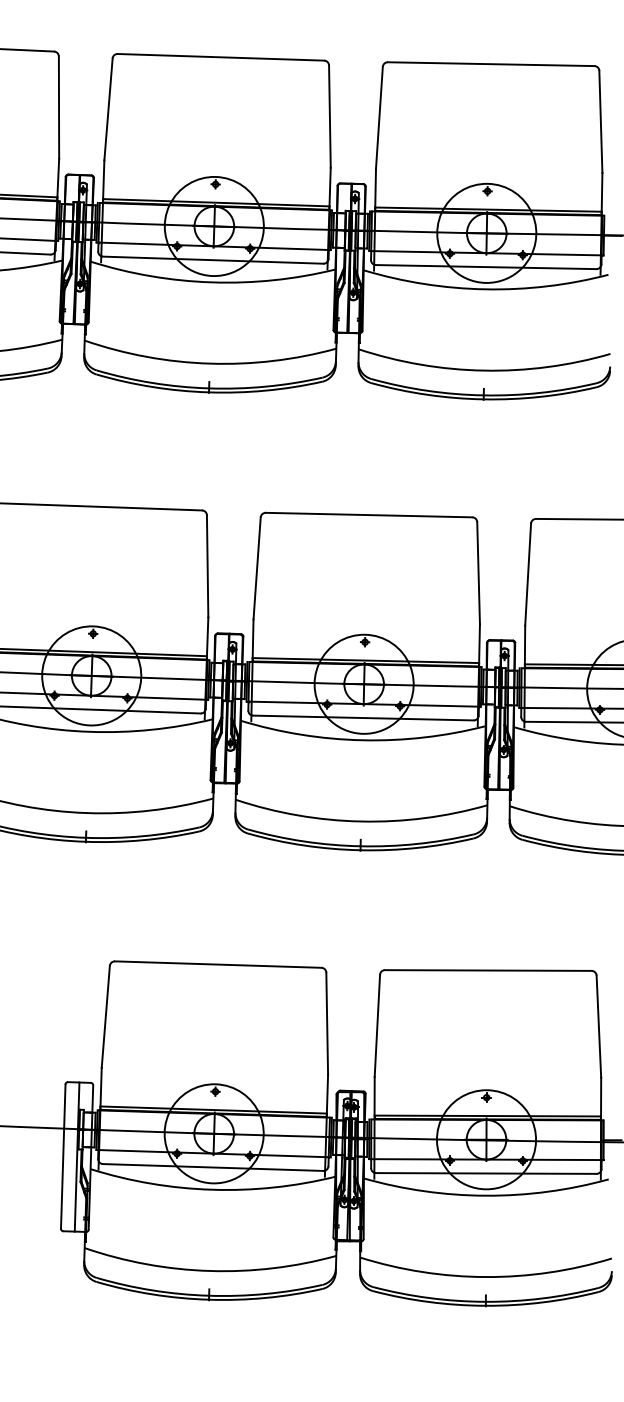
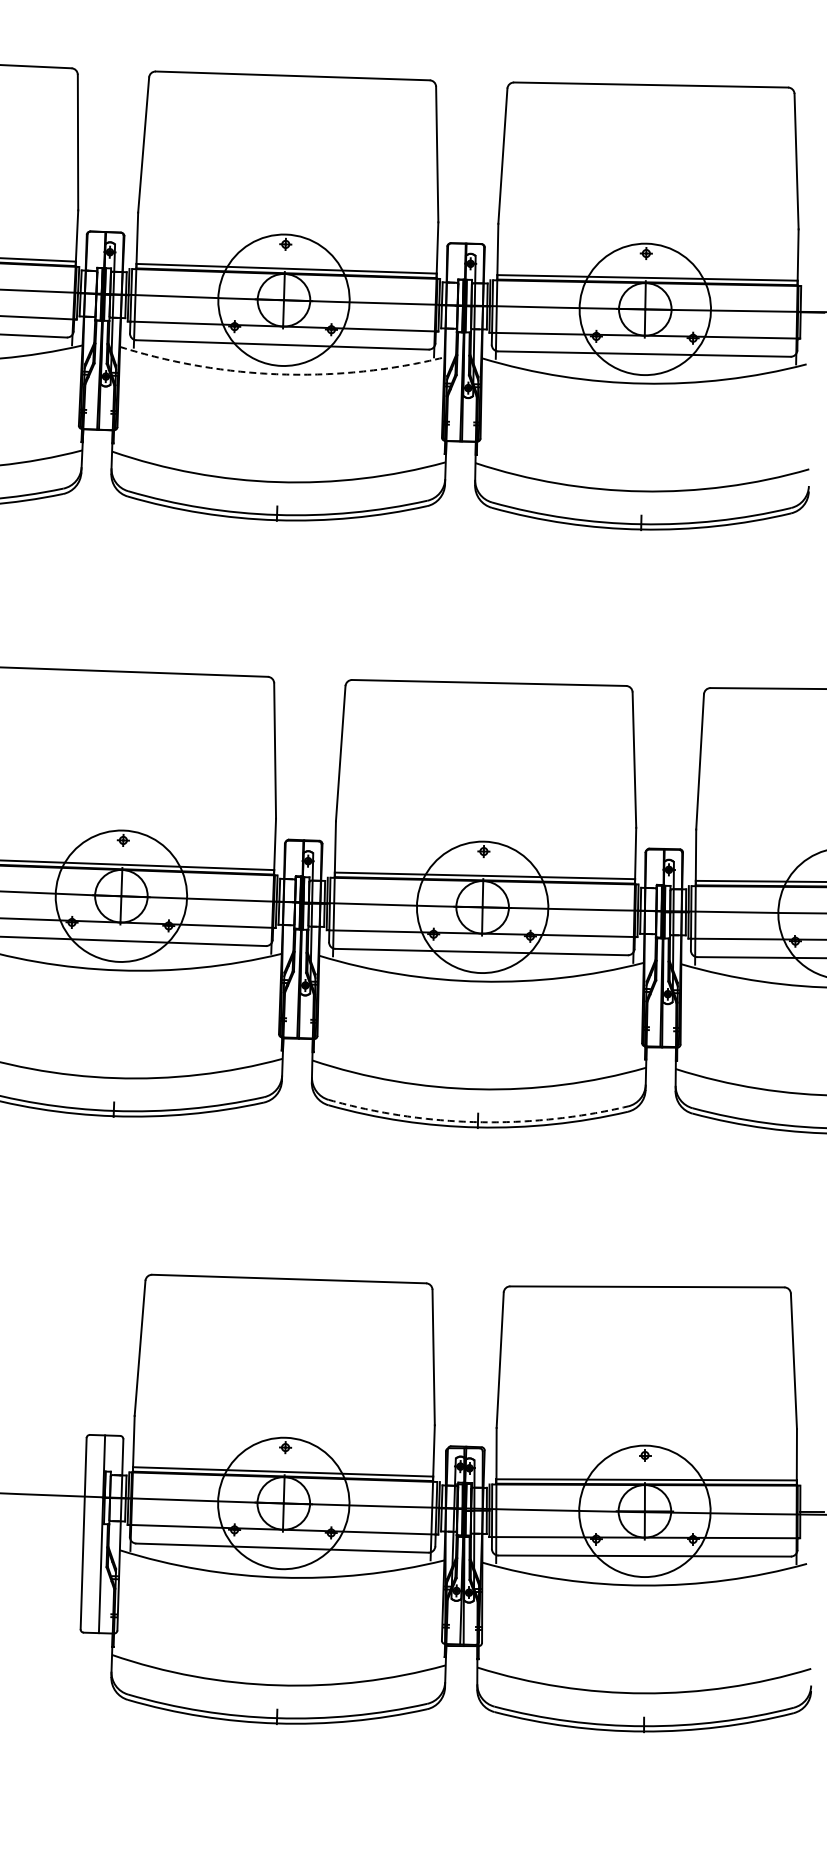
arc: (212, 282) -> (281, 374), solid -> dashed
arc: (360, 846) -> (477, 1122), solid -> dashed

